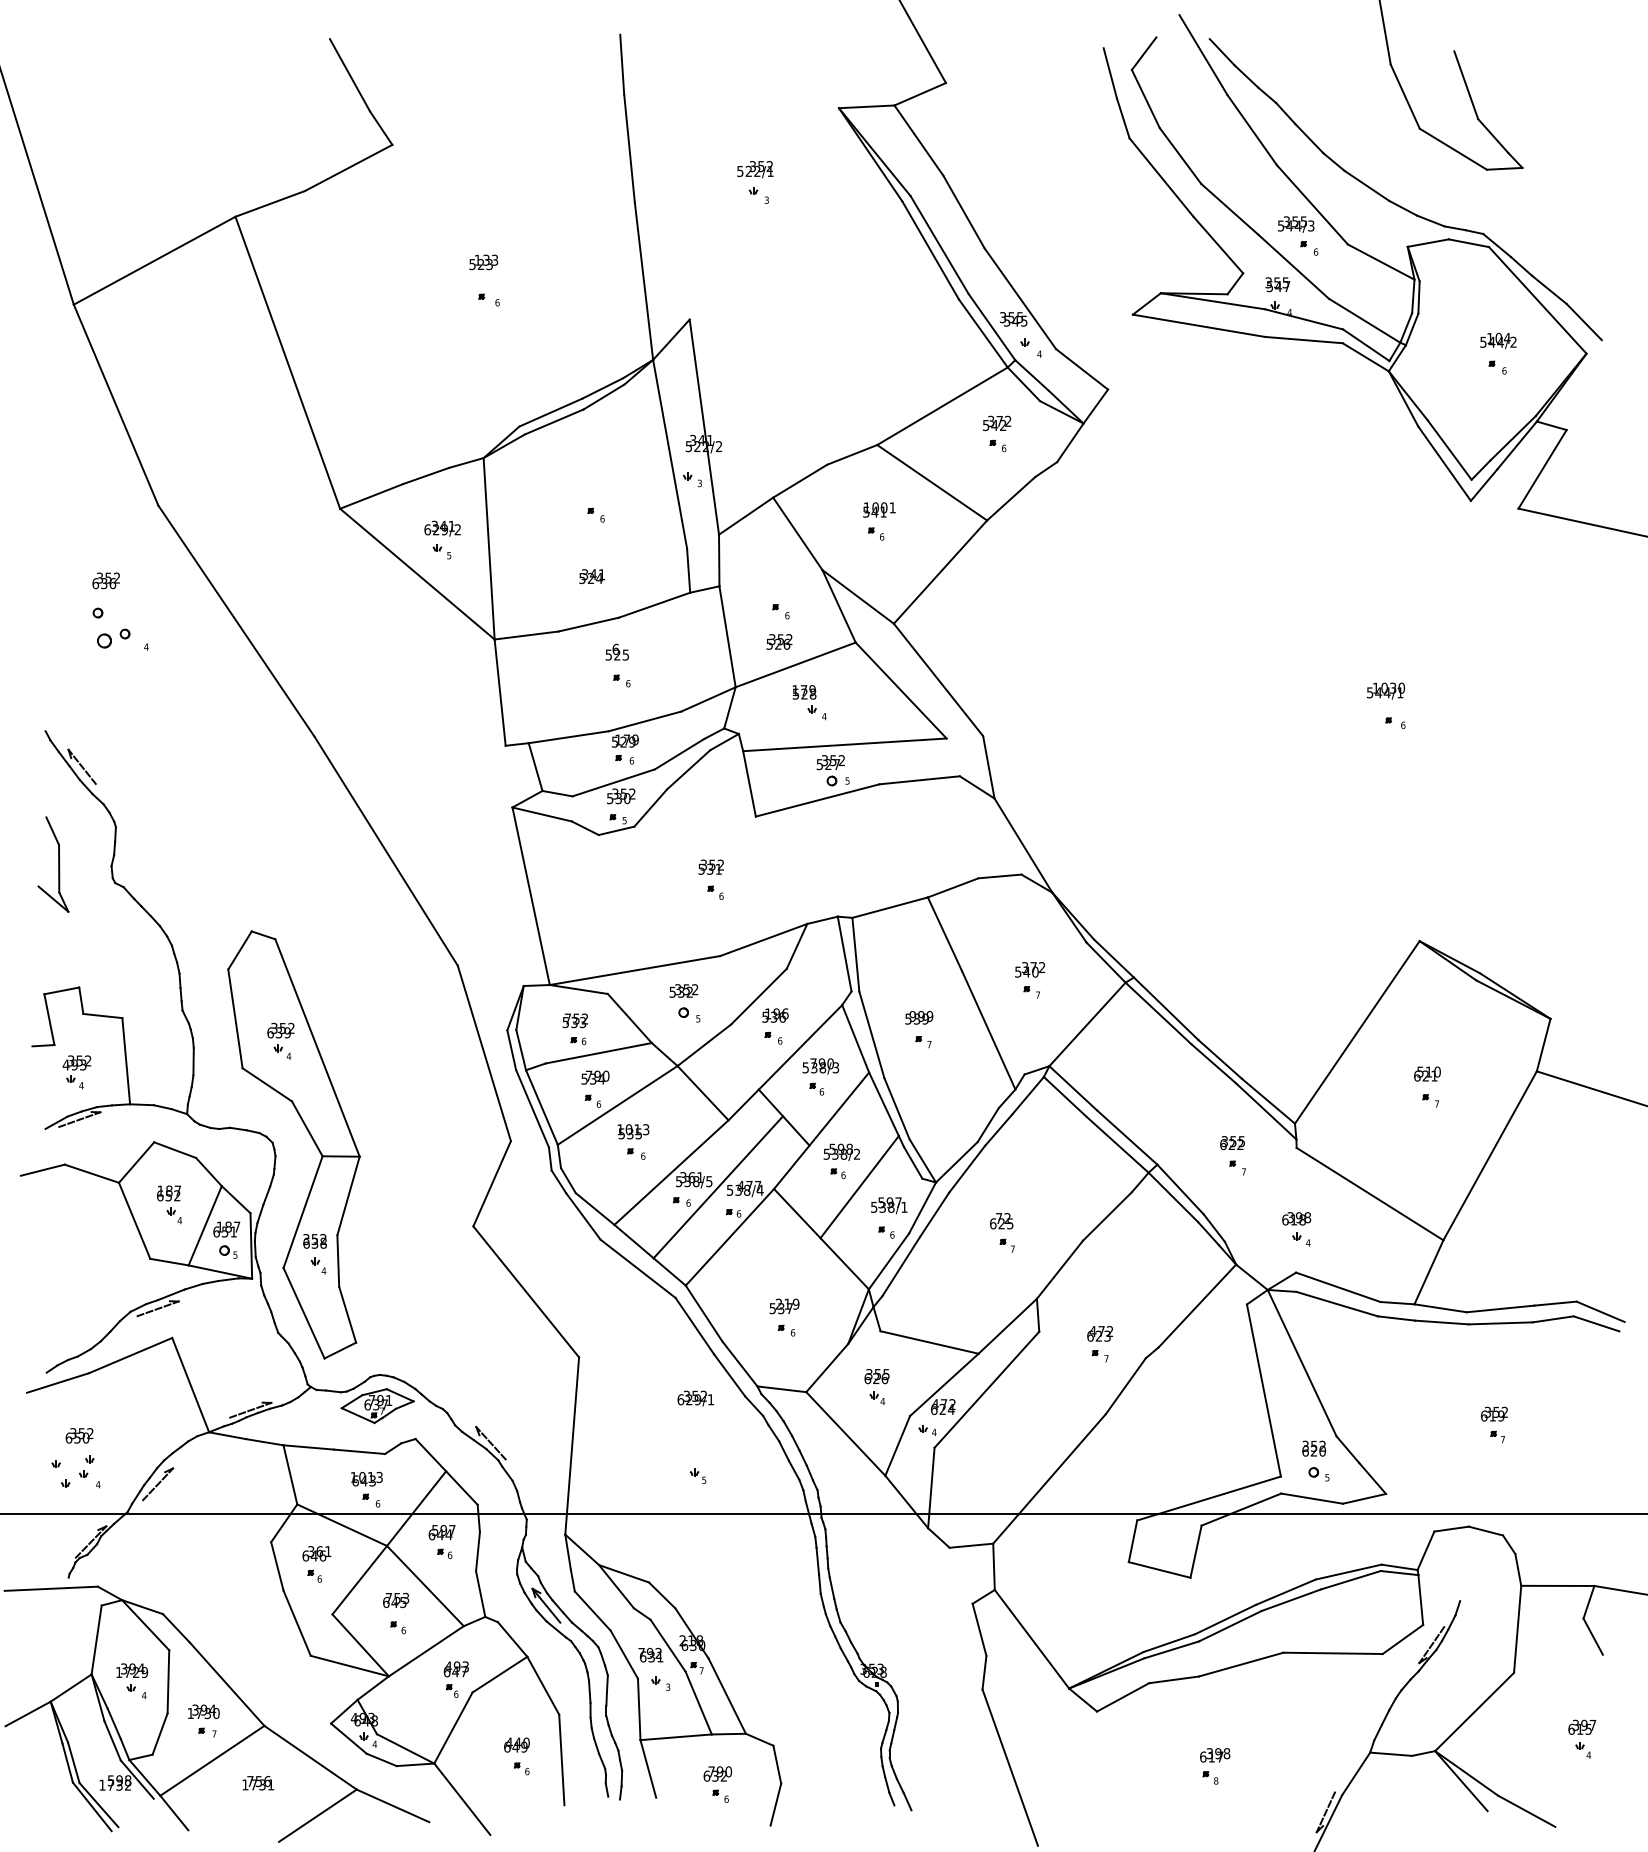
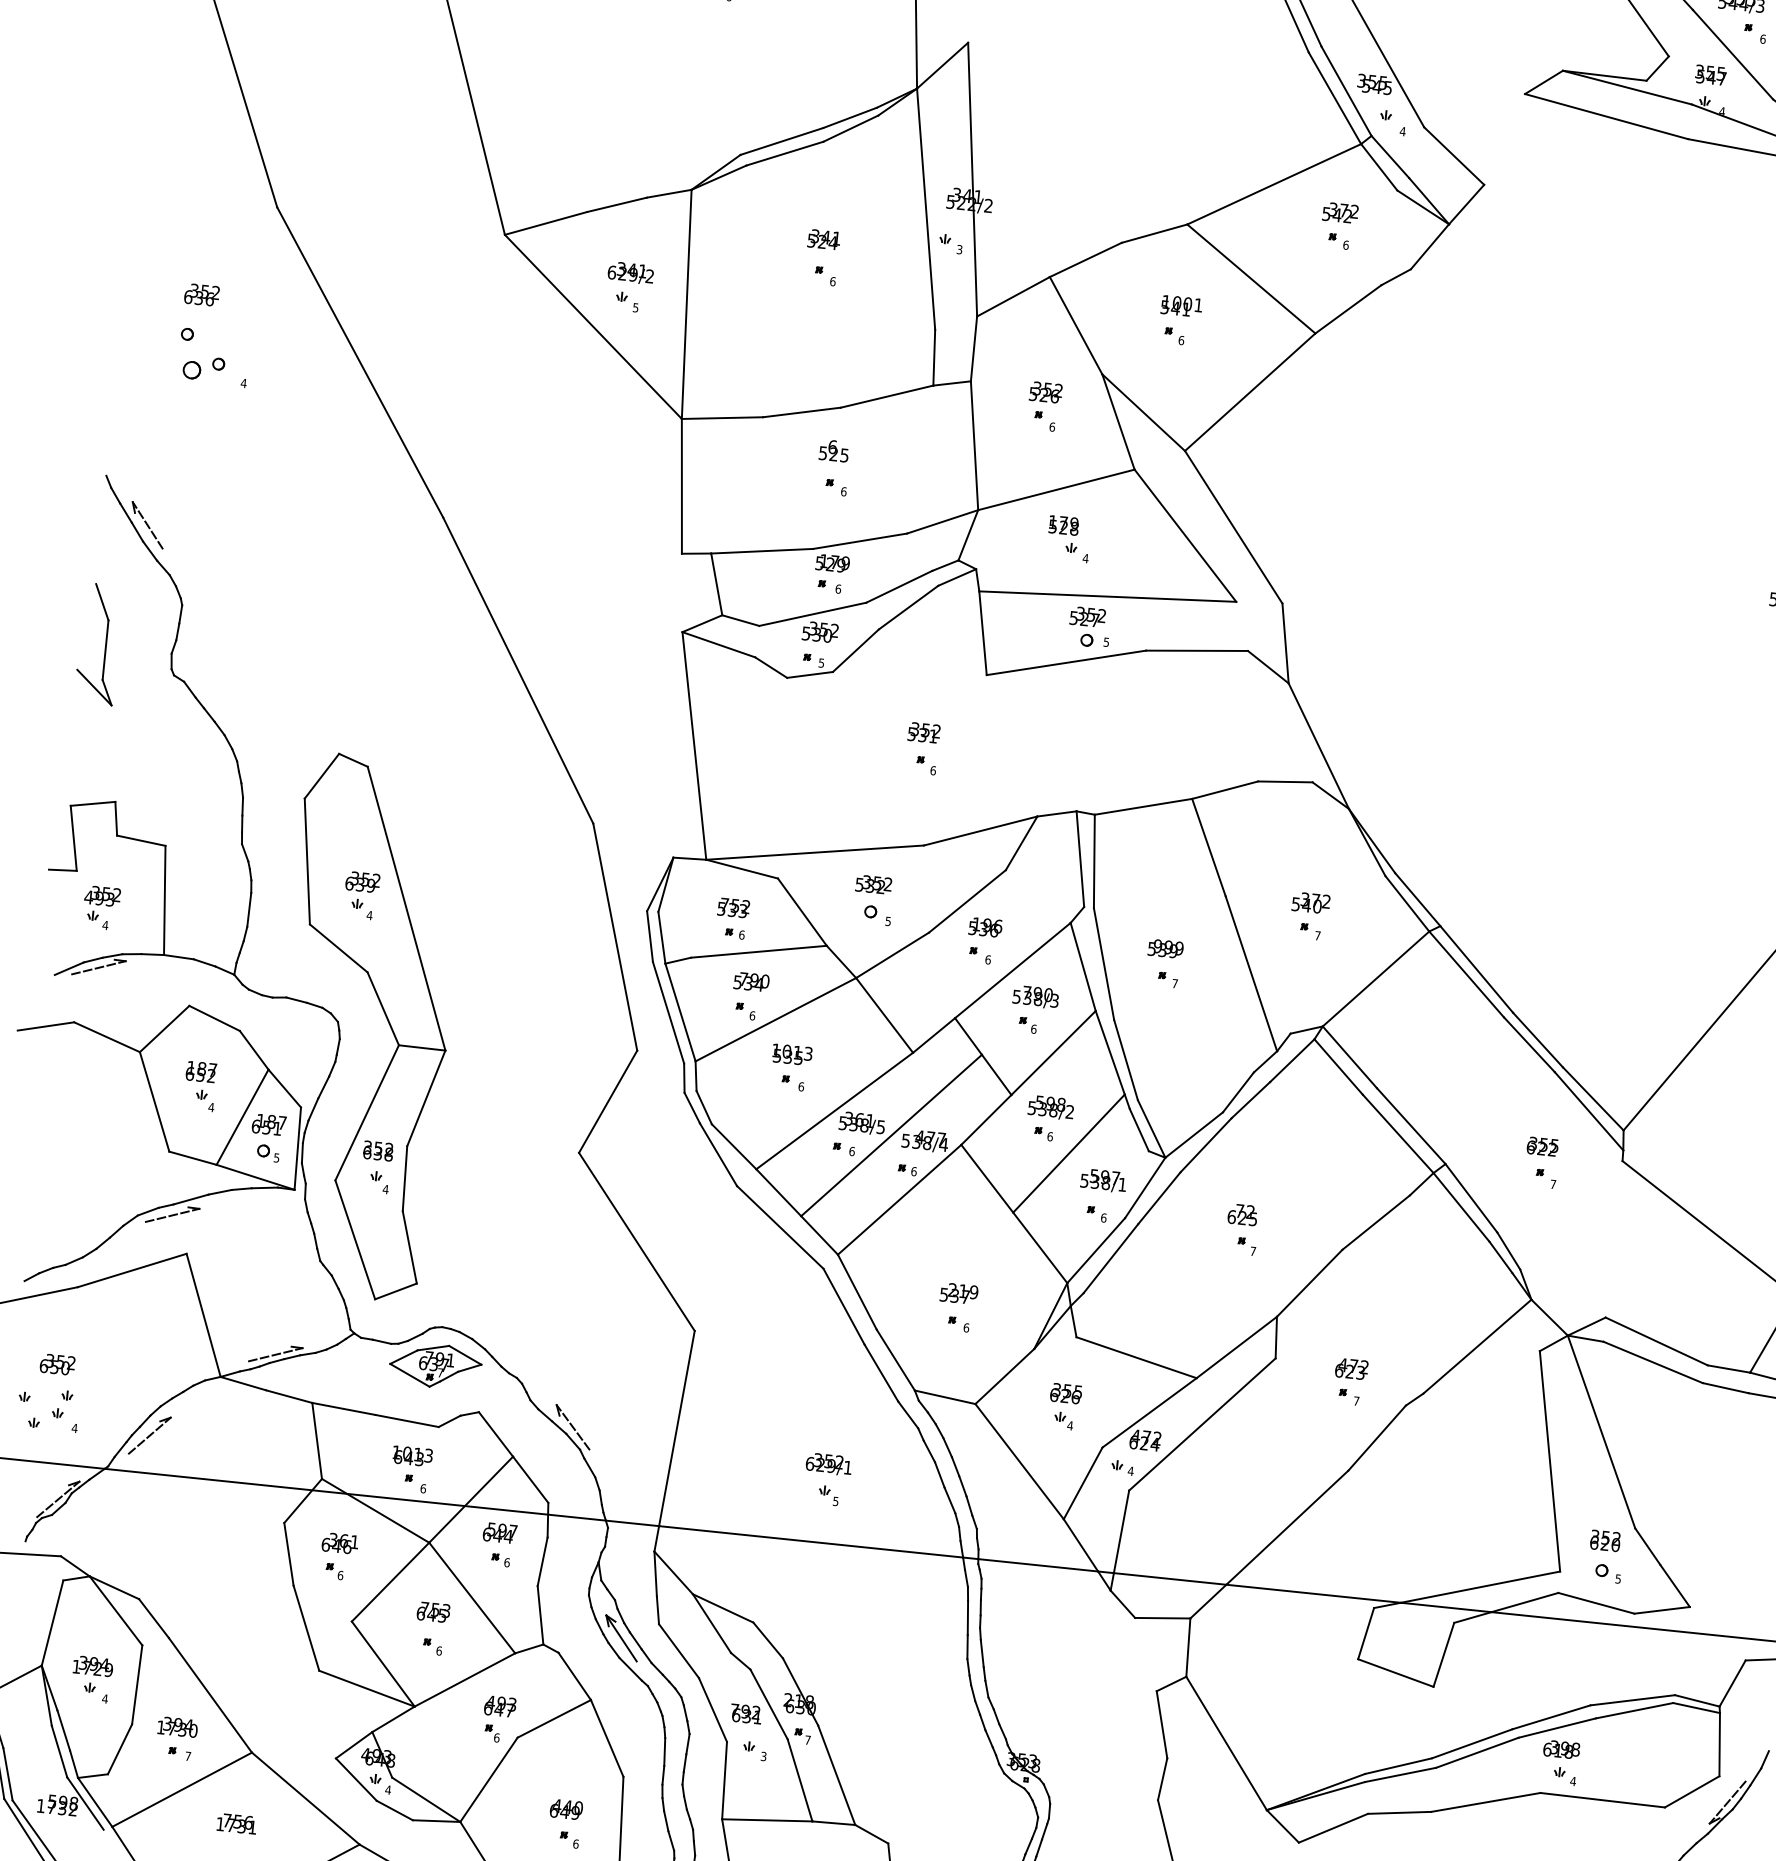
text: (592, 576) -> (824, 239), moved
text: (779, 641) -> (1046, 391), moved
part: (1296, 1229) -> (1560, 1763), moved
text: (695, 1398) -> (828, 1464), moved

